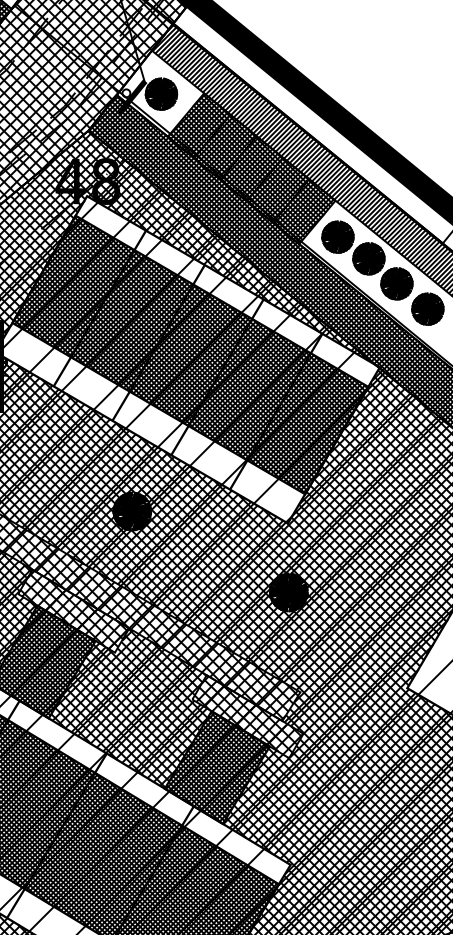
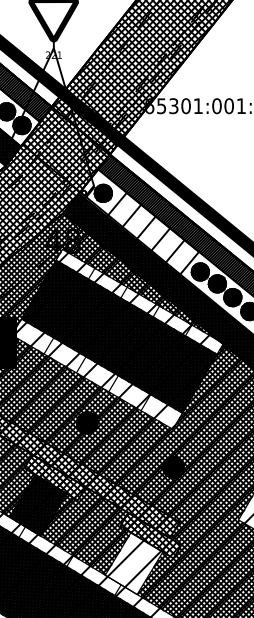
hatch: (250, 169) -> (152, 234), removed
hatch: (216, 767) -> (133, 563), removed

